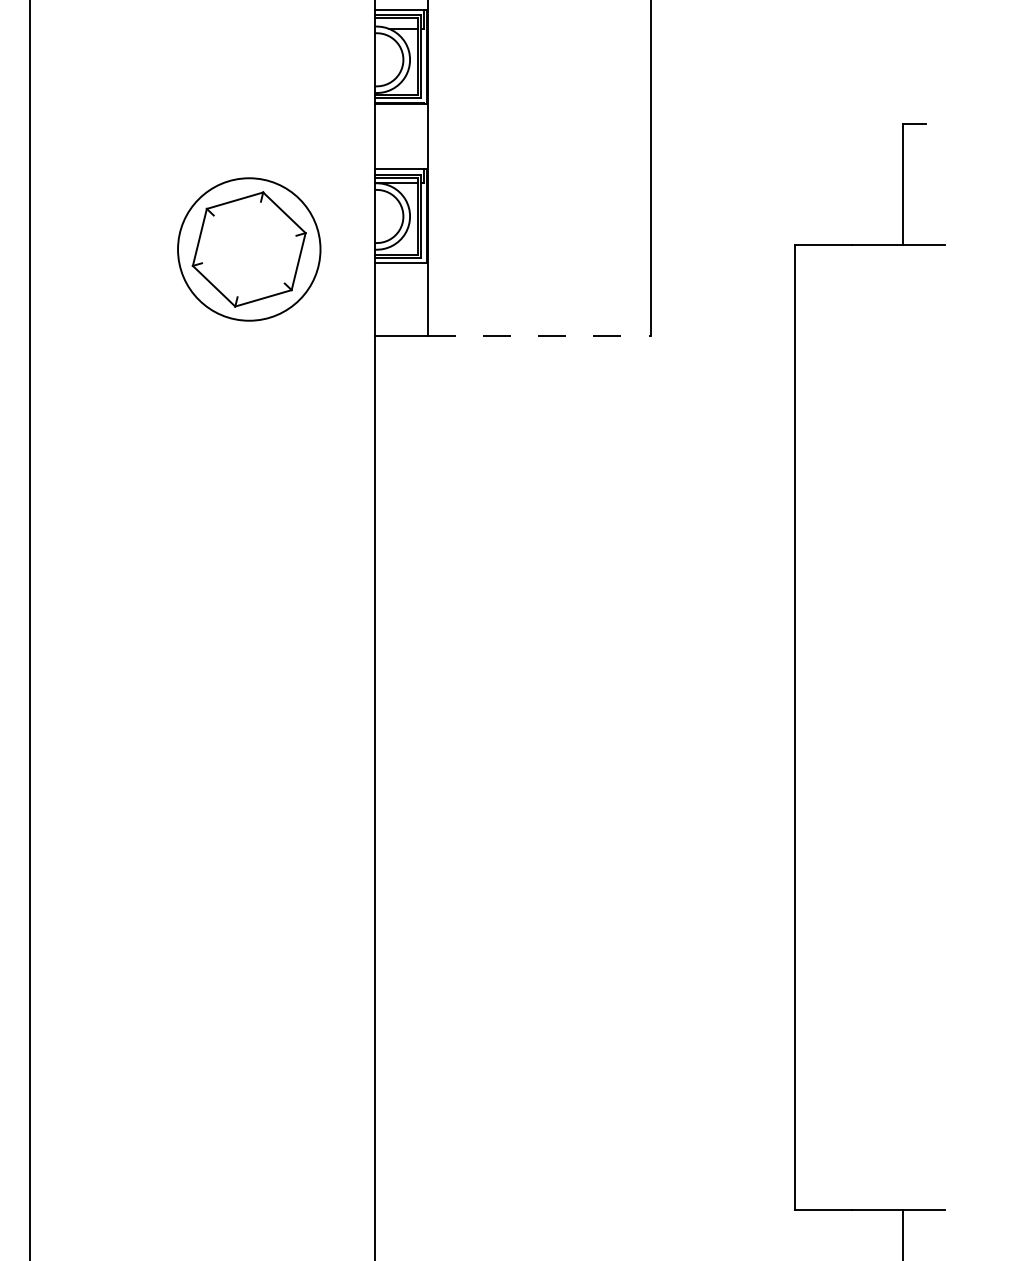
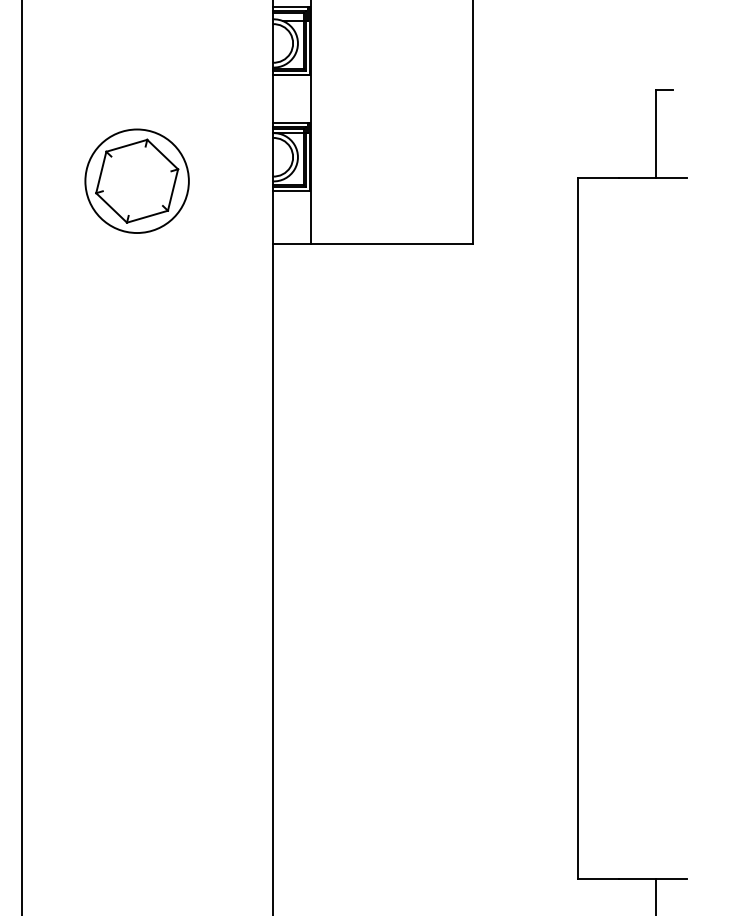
part: (248, 248) -> (136, 180), moved
line: (538, 336) -> (391, 244), dashed -> solid

